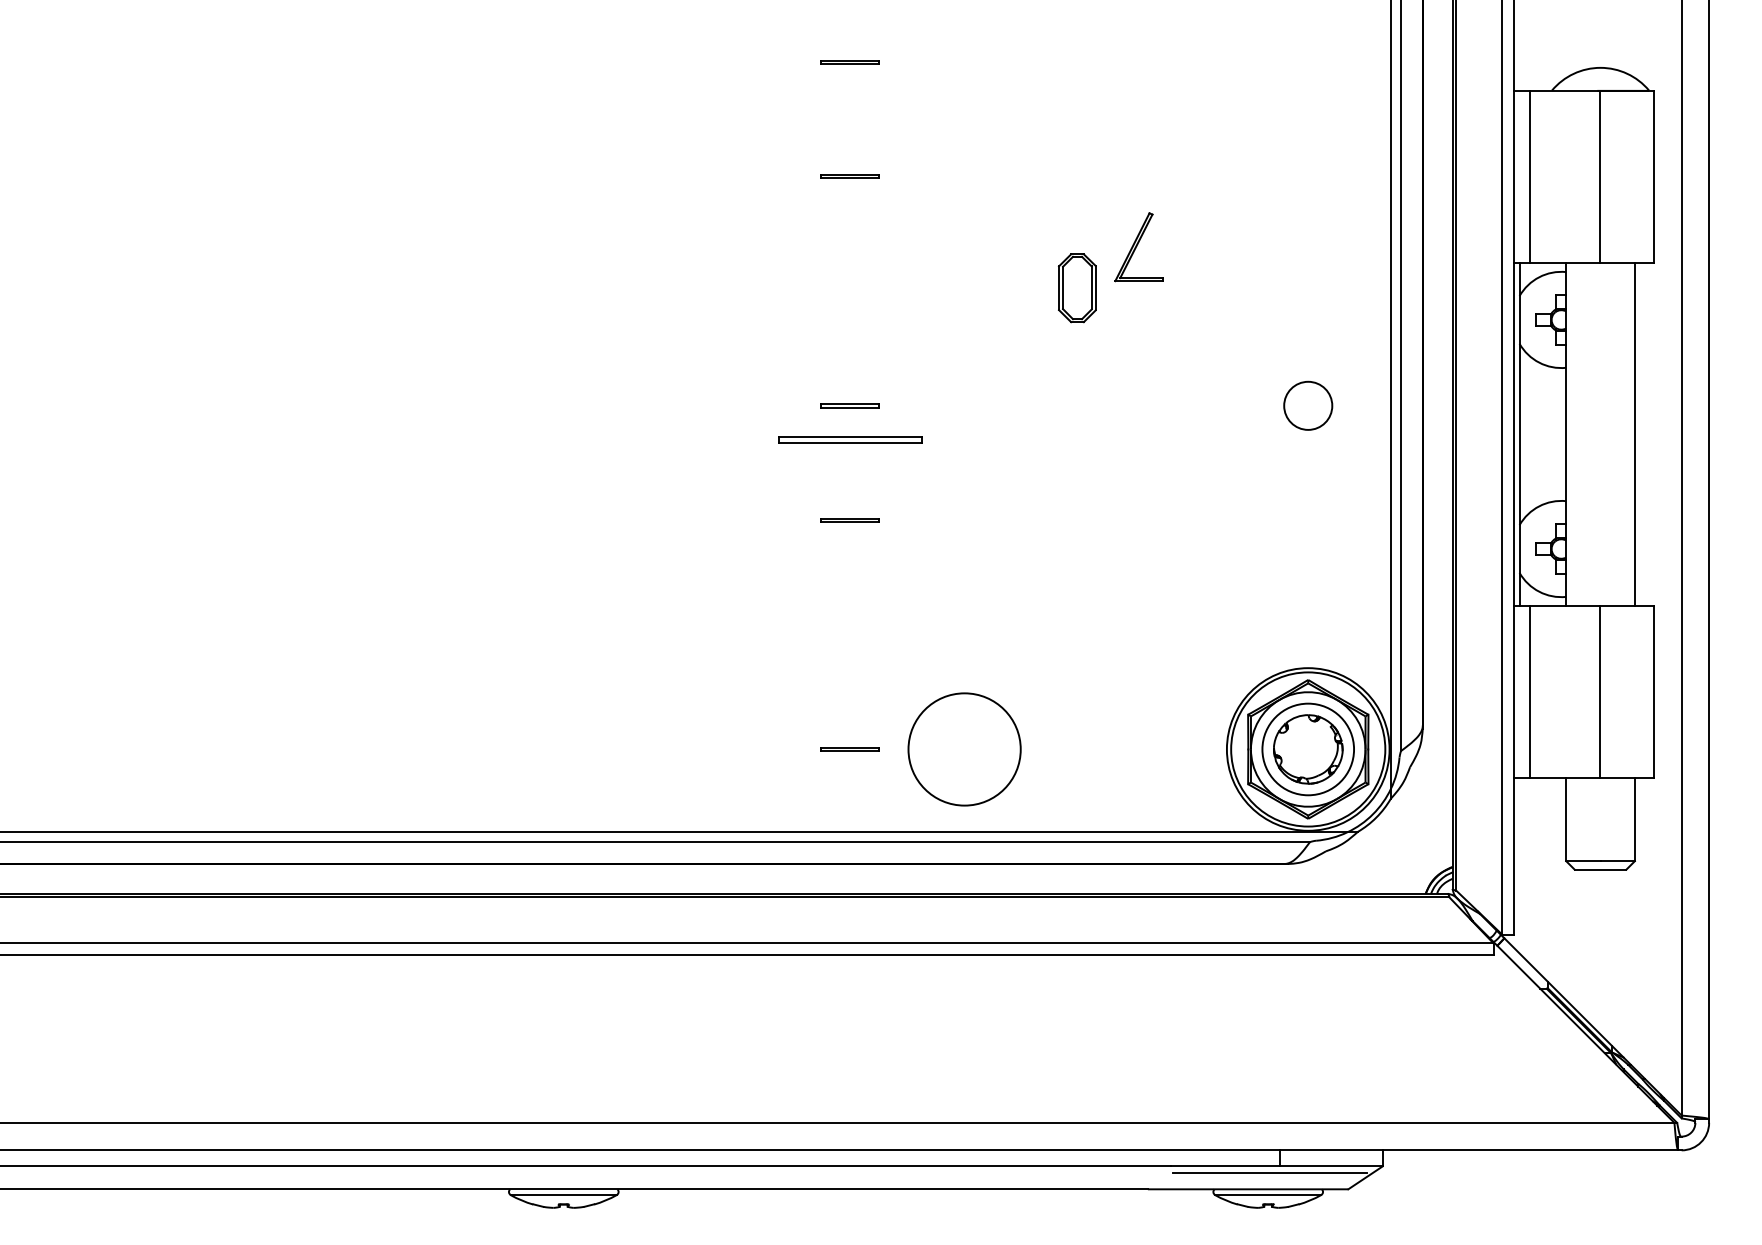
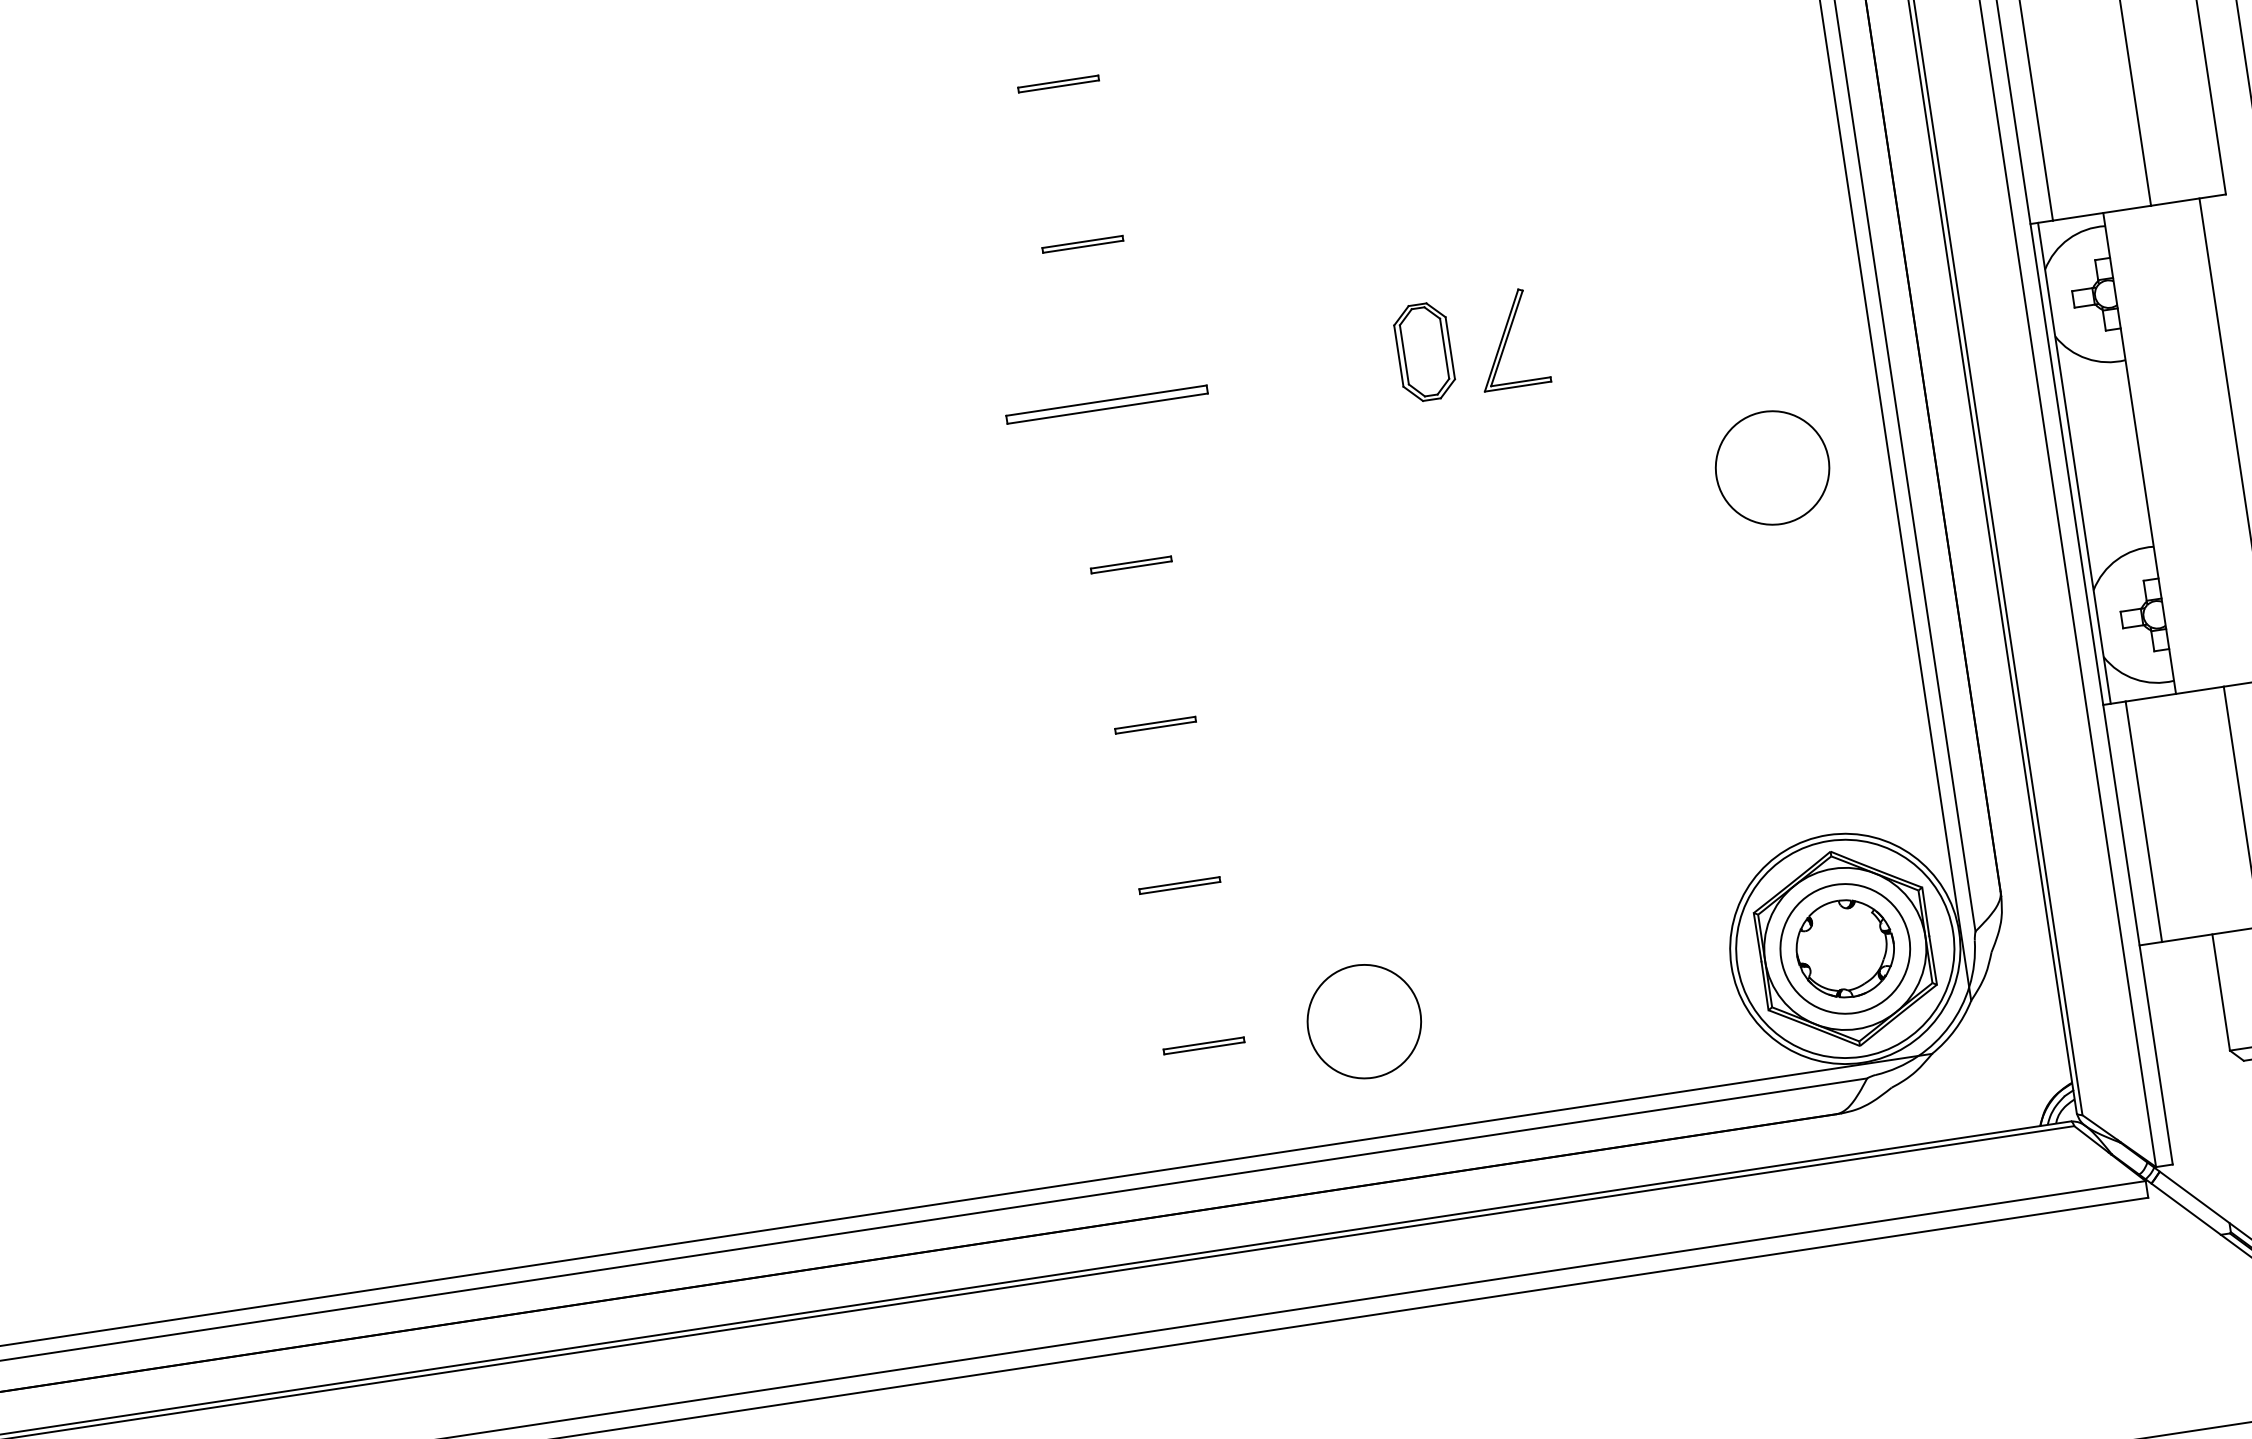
part: (1138, 247) -> (1510, 339), moved
circle: (1308, 405) -> (1772, 467), size x1.67
part: (850, 439) -> (1107, 403), moved
part: (849, 634) -> (1178, 885), added
circle: (964, 749) -> (1364, 1021), size x0.71

